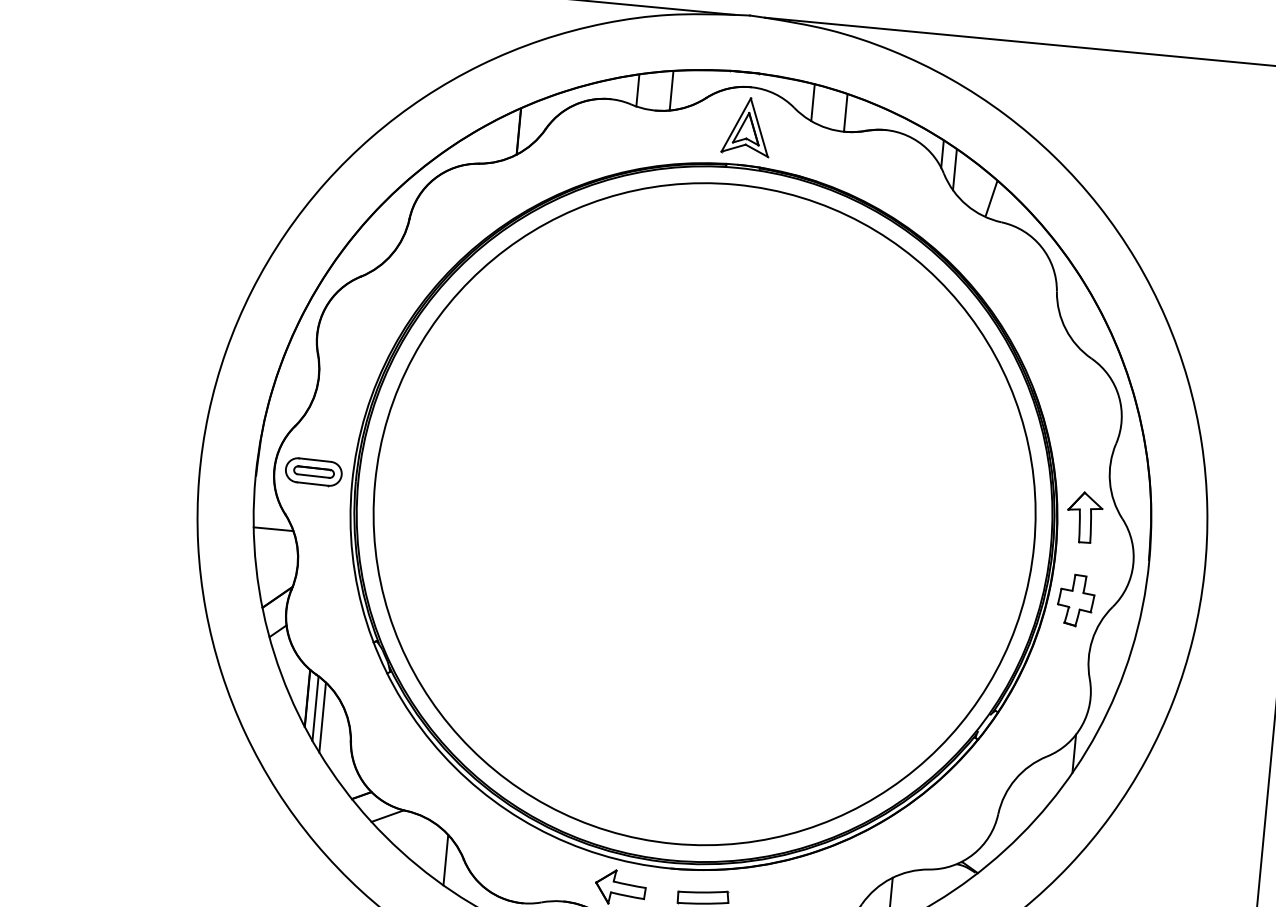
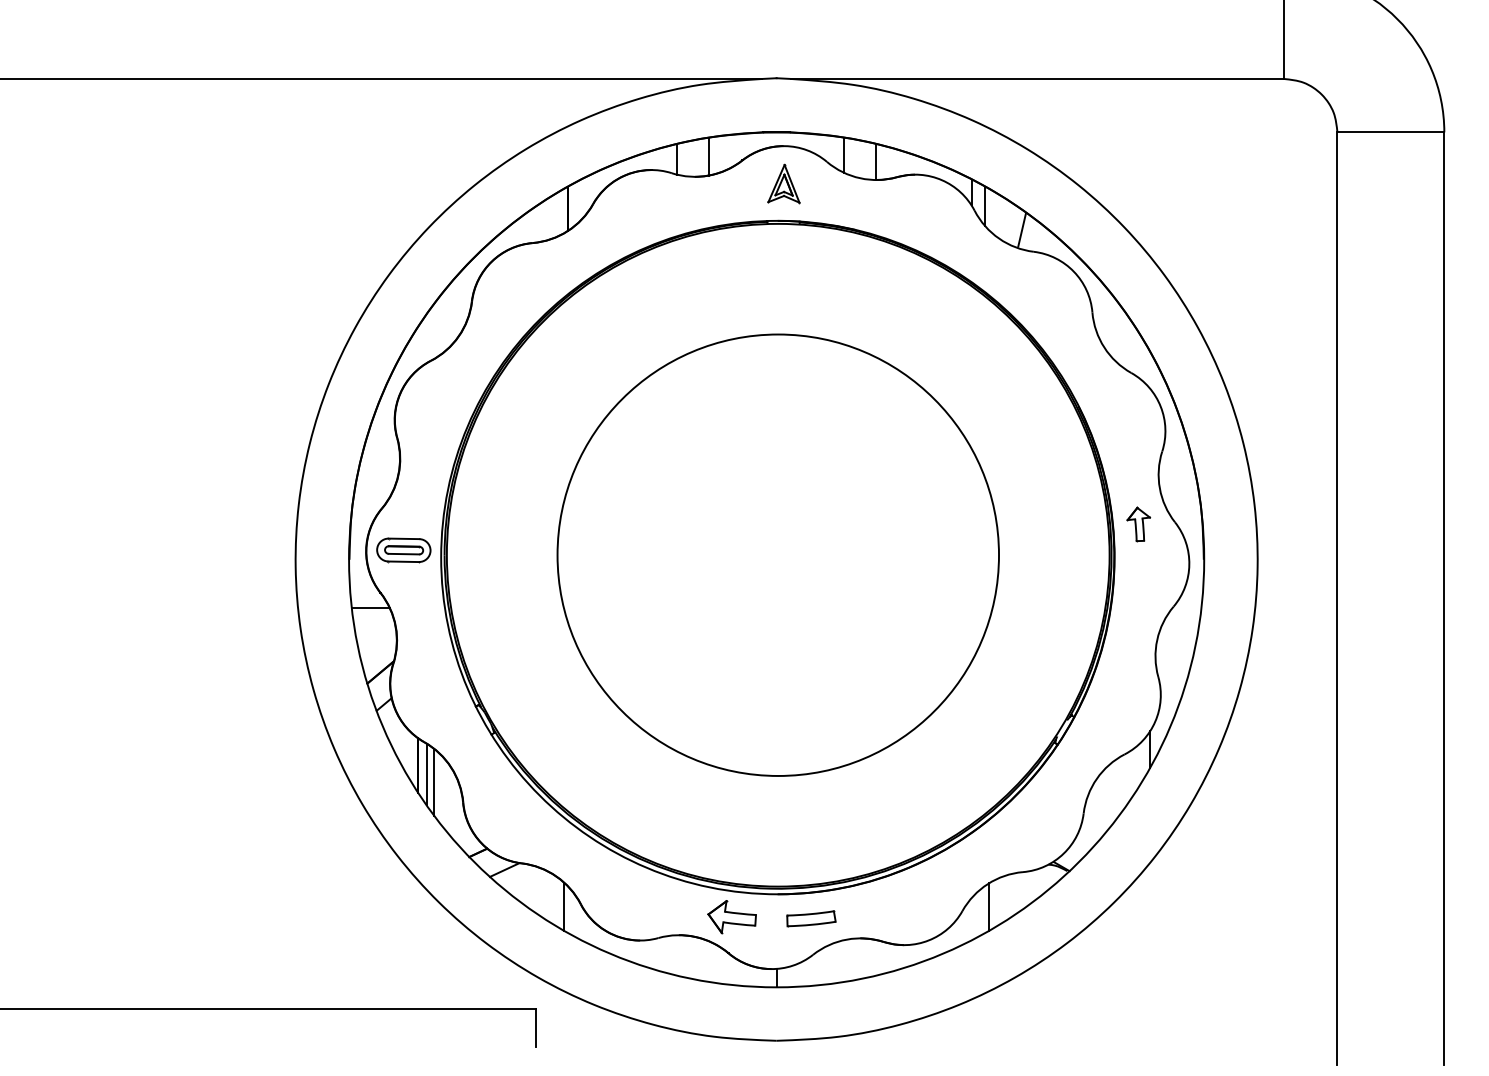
part: (746, 126) -> (783, 183), size x0.7
circle: (703, 513) -> (777, 554), size x0.7
part: (1084, 517) -> (1138, 524), size x0.7
part: (1076, 600) -> (1138, 603), removed

